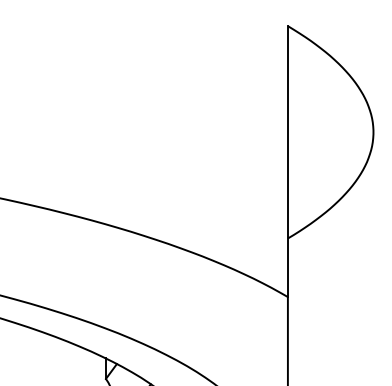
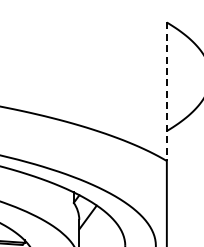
line: (287, 163) -> (166, 92), solid -> dashed

